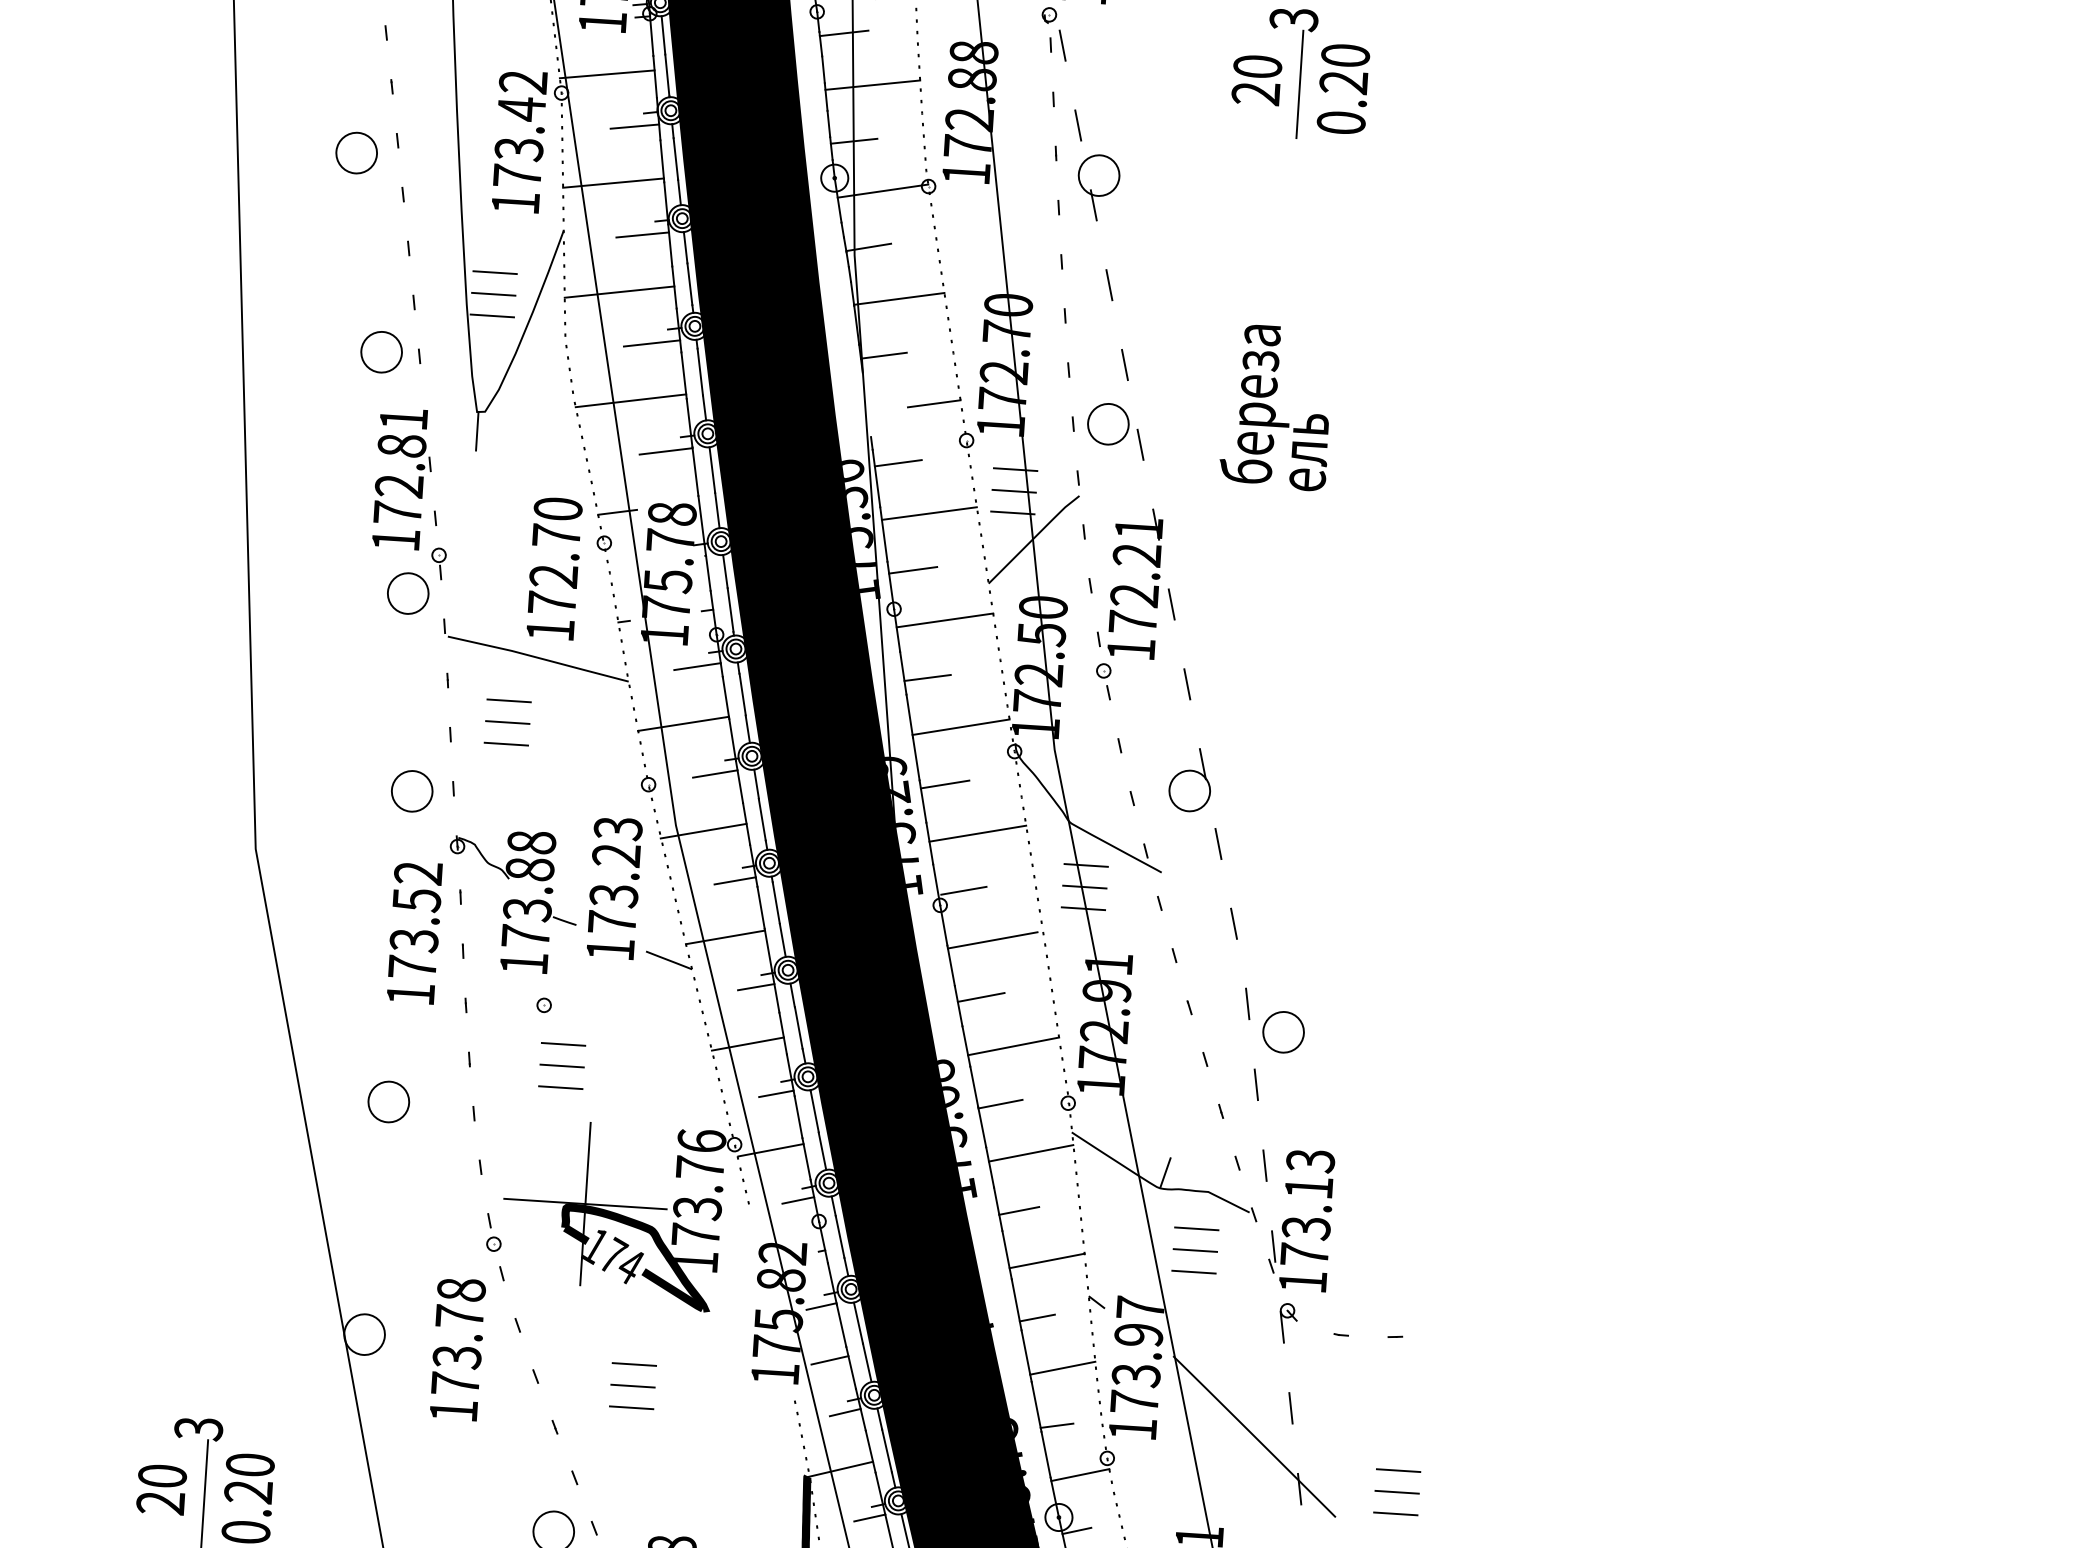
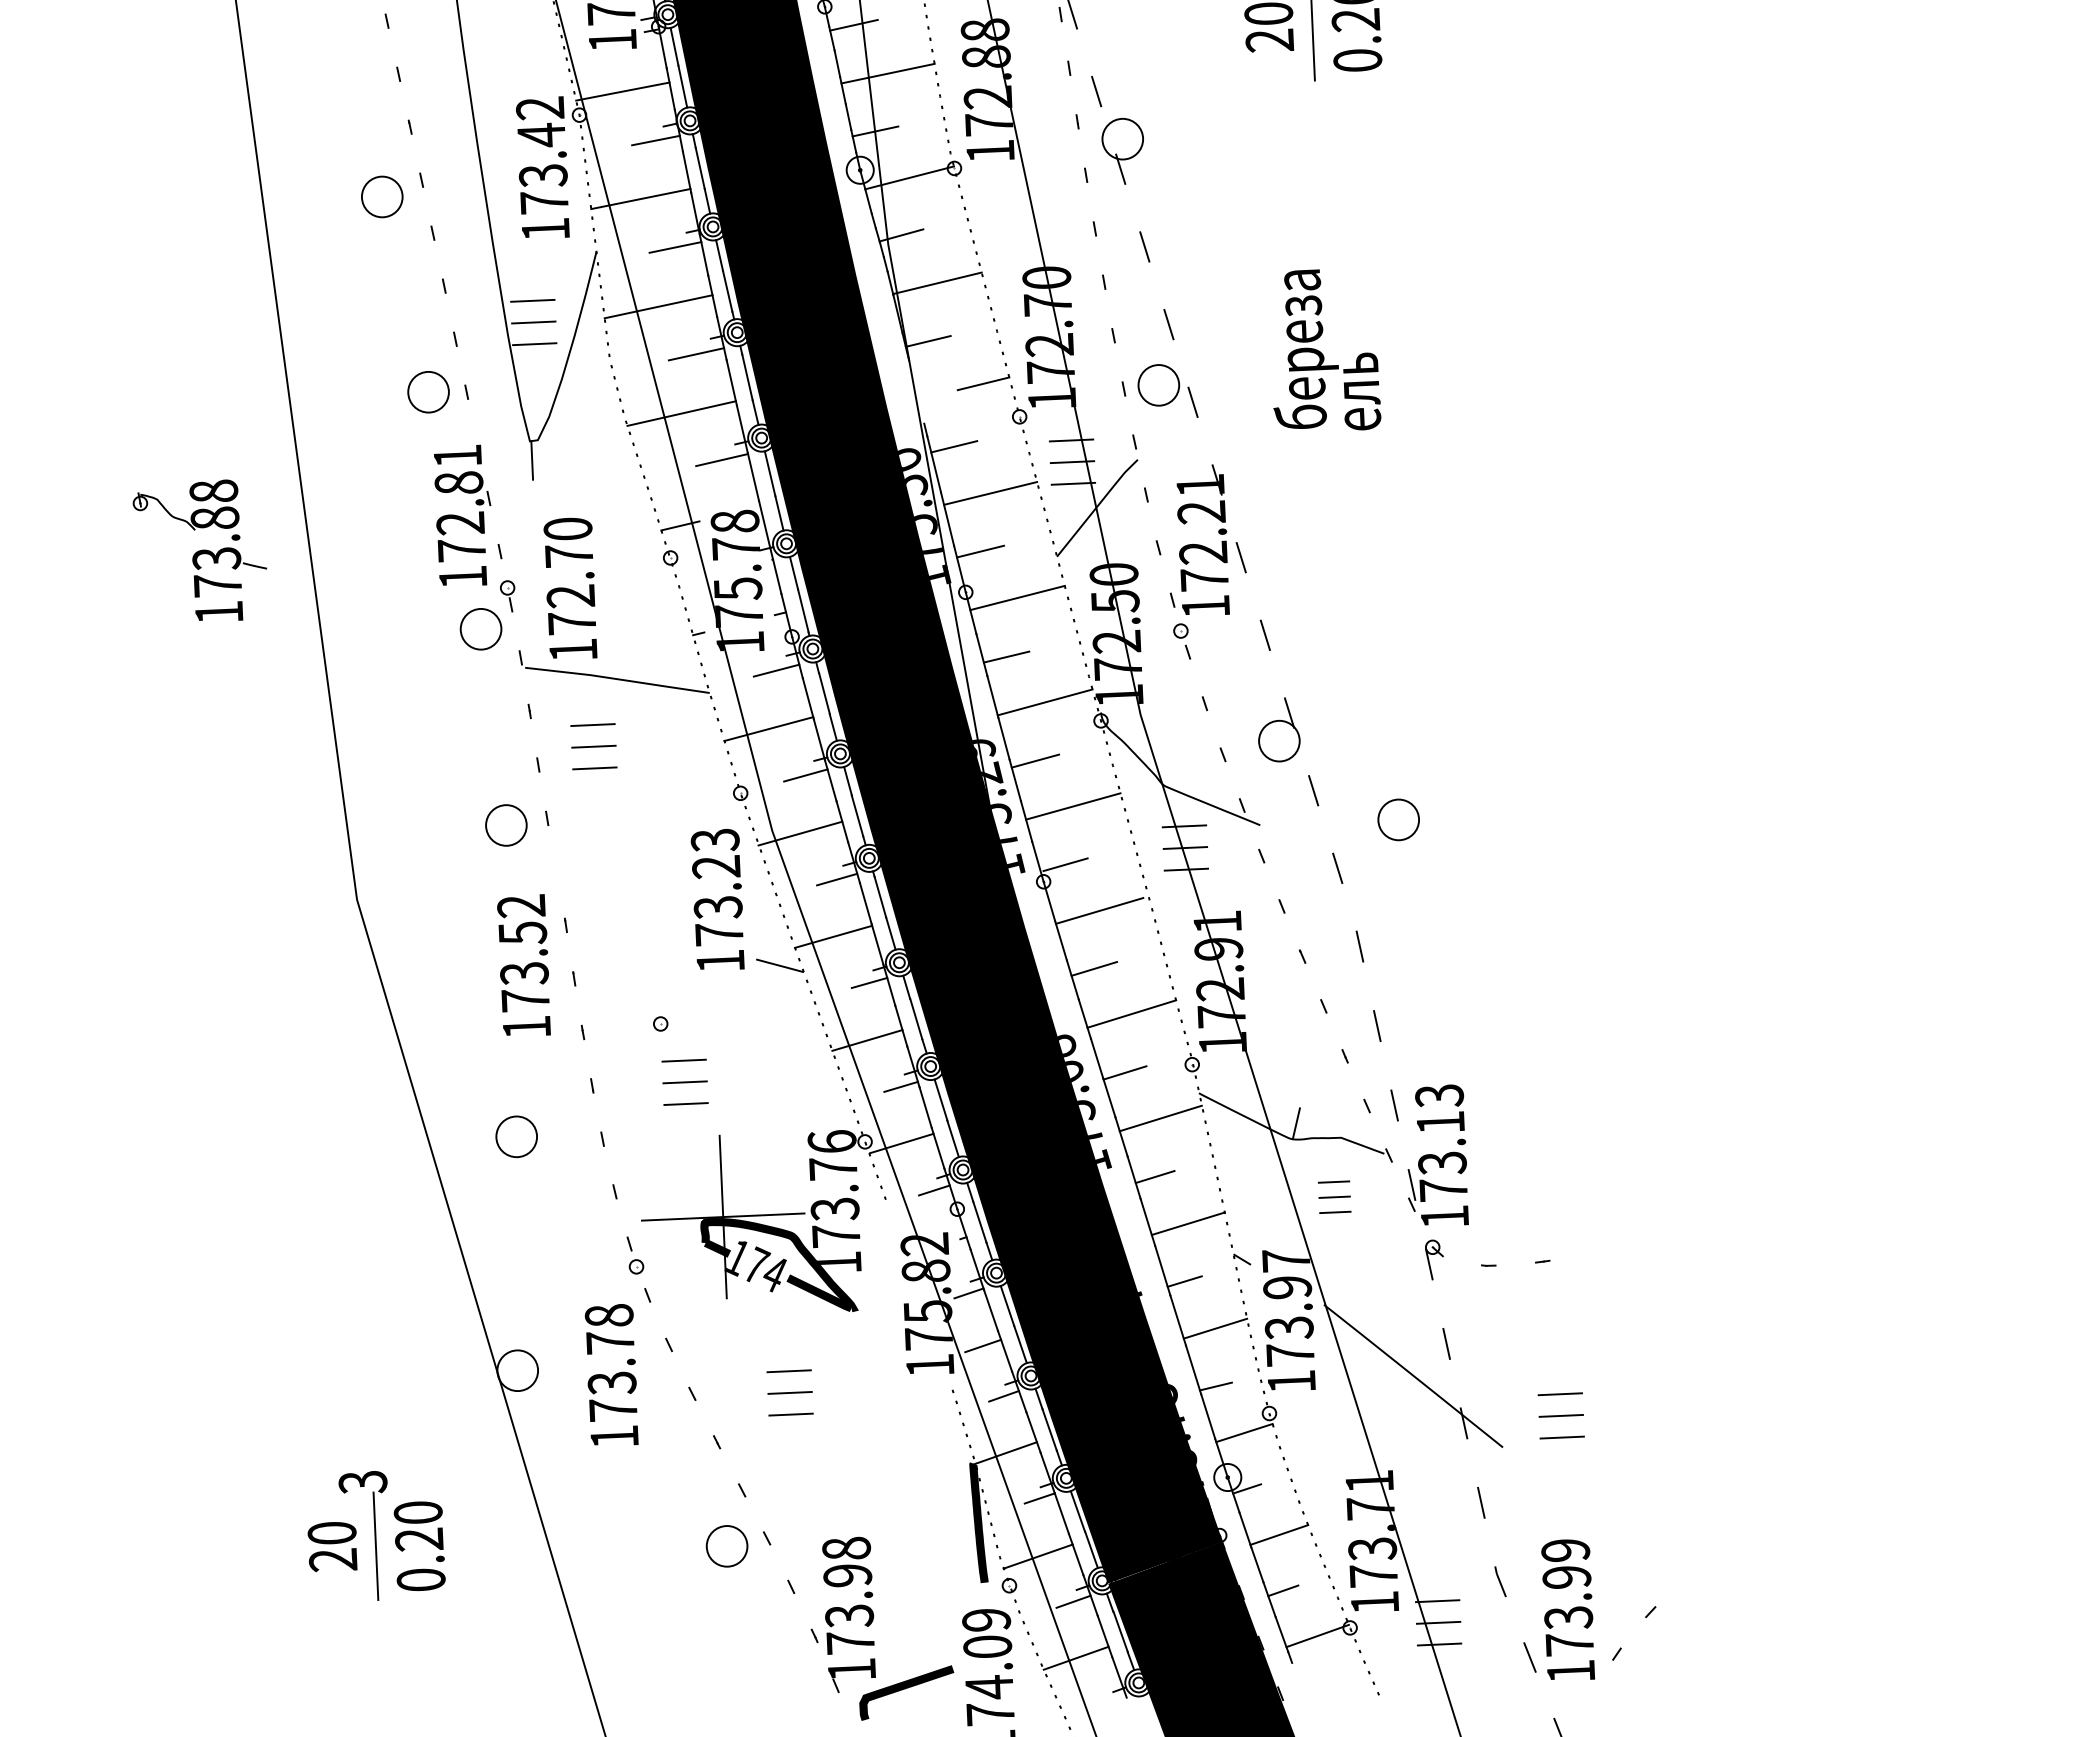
text: (554, 567) -> (570, 587), moved
part: (511, 898) -> (199, 549), moved
part: (1283, 1031) -> (1398, 819), moved
part: (1195, 1249) -> (1334, 1196), size x0.7

